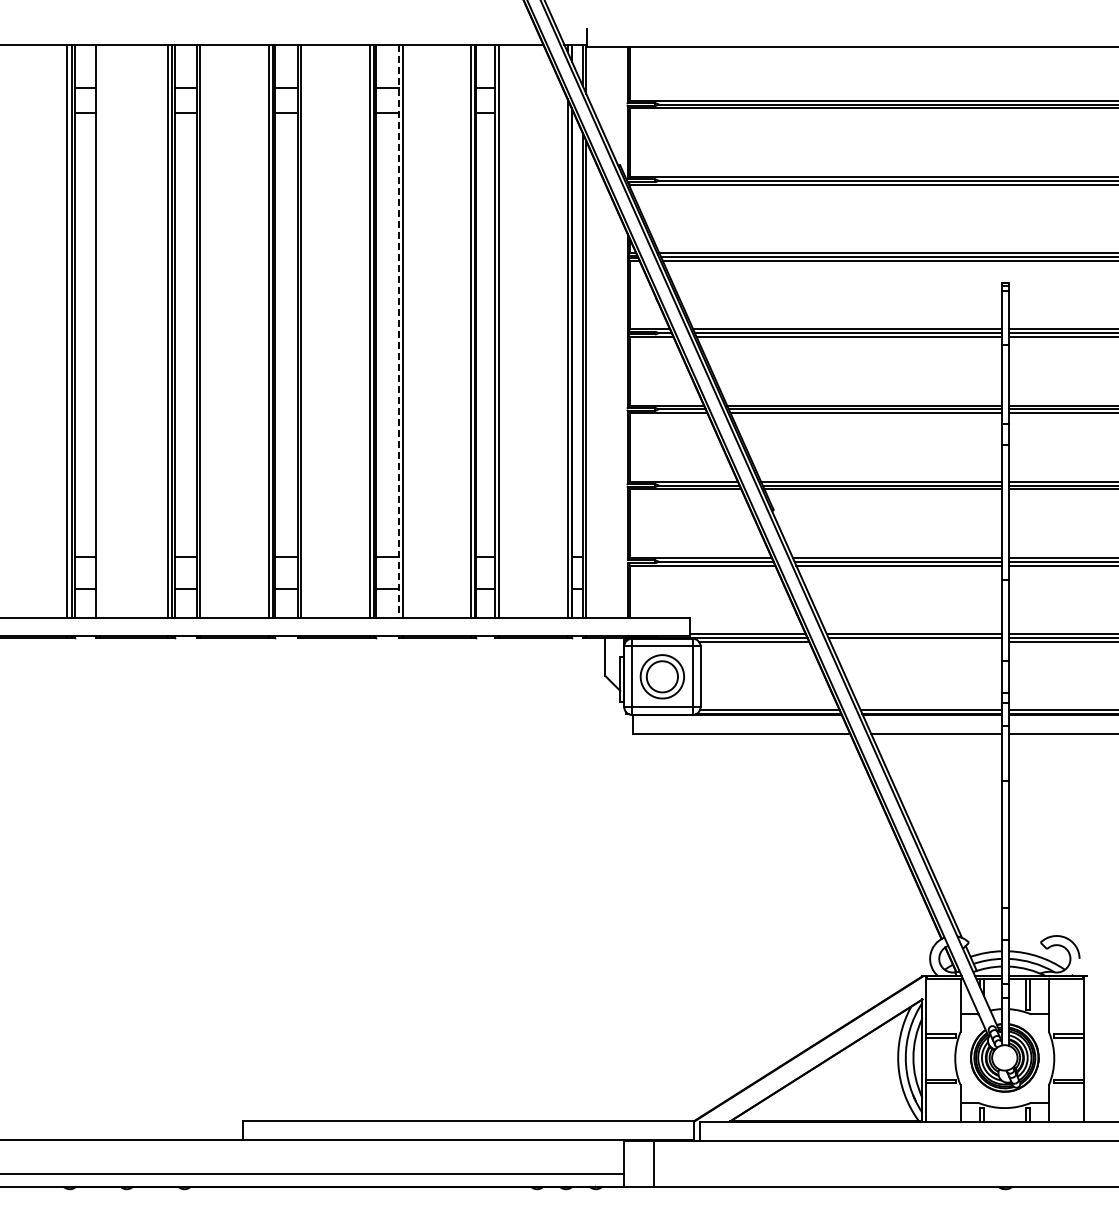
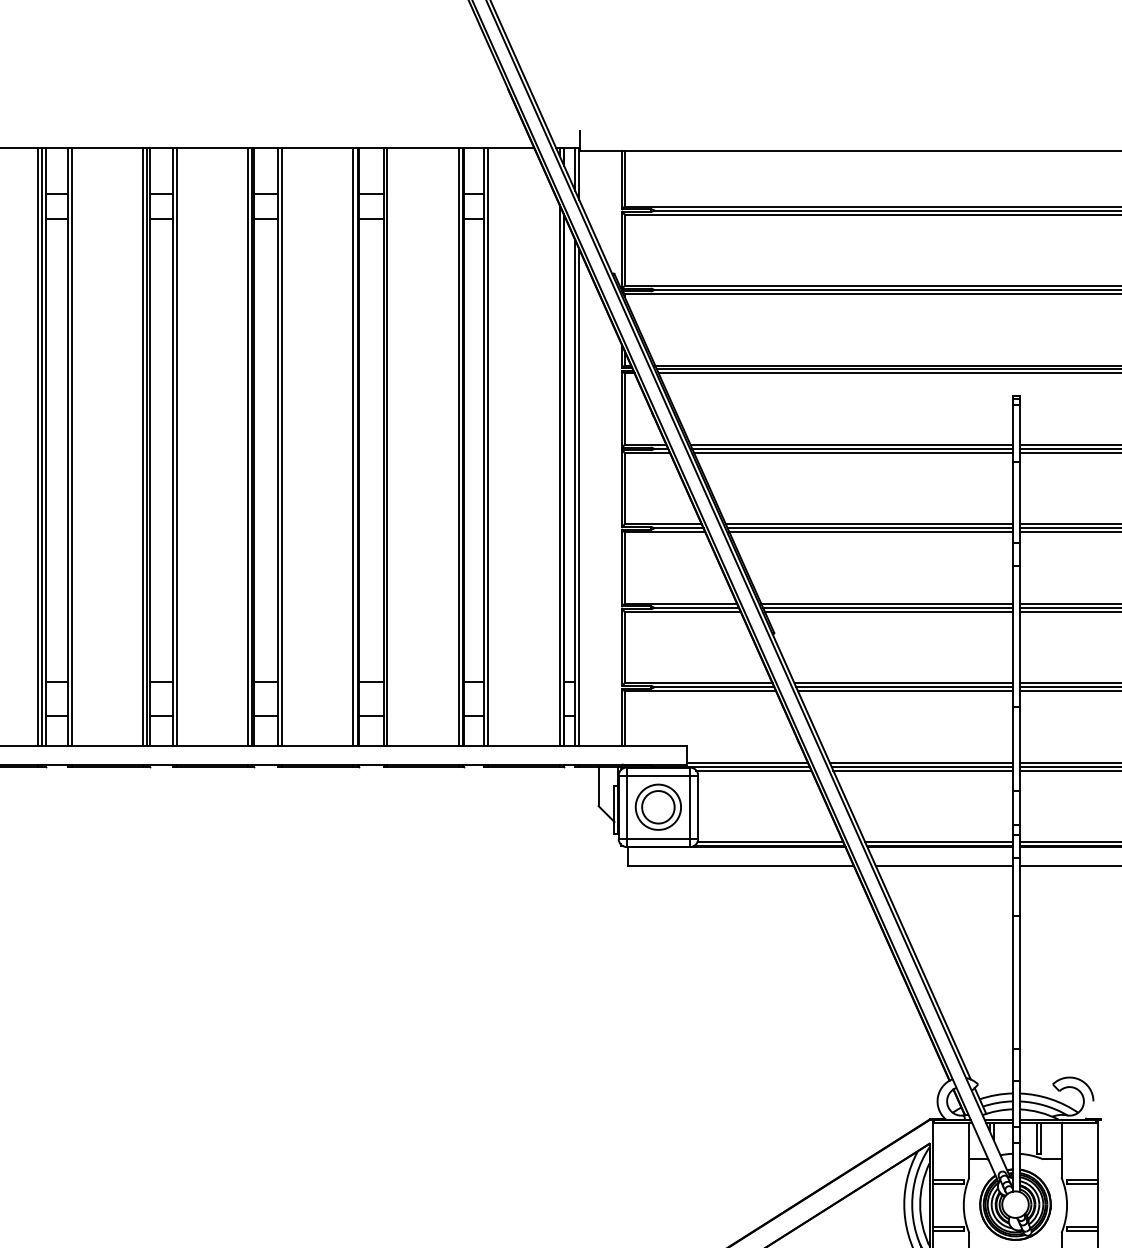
line: (99, 330) -> (71, 446), added
line: (398, 331) -> (383, 447), dashed -> solid
line: (916, 641) -> (923, 770), added

